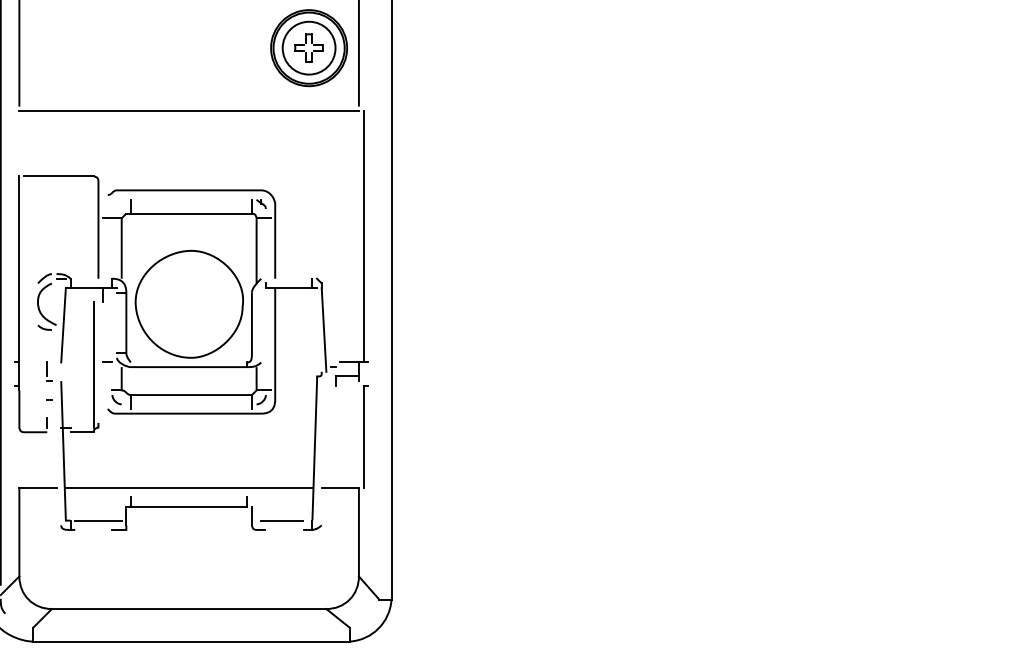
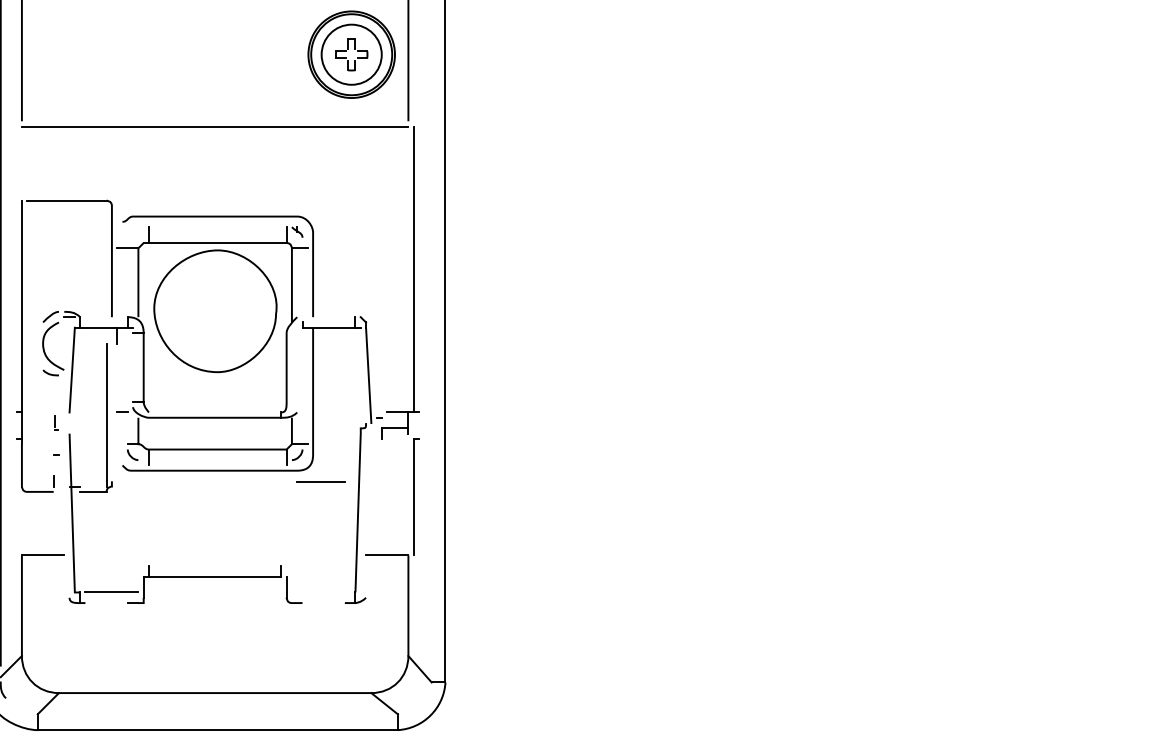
part: (189, 304) -> (215, 311), moved
part: (49, 371) -> (56, 422), size x0.7
line: (188, 488) -> (214, 555), removed
line: (281, 519) -> (320, 481), moved

